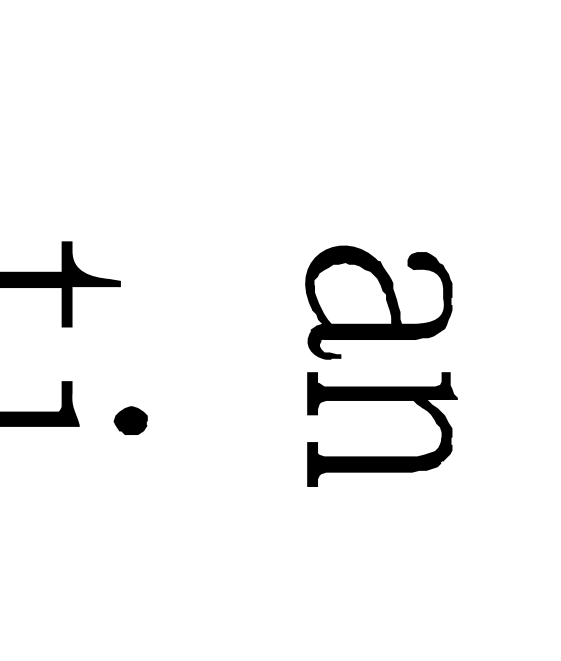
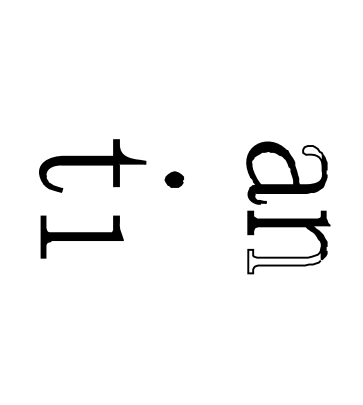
fill: (425, 275) -> (312, 158), removed
part: (129, 420) -> (173, 179), moved
fill: (374, 460) -> (284, 259), removed

